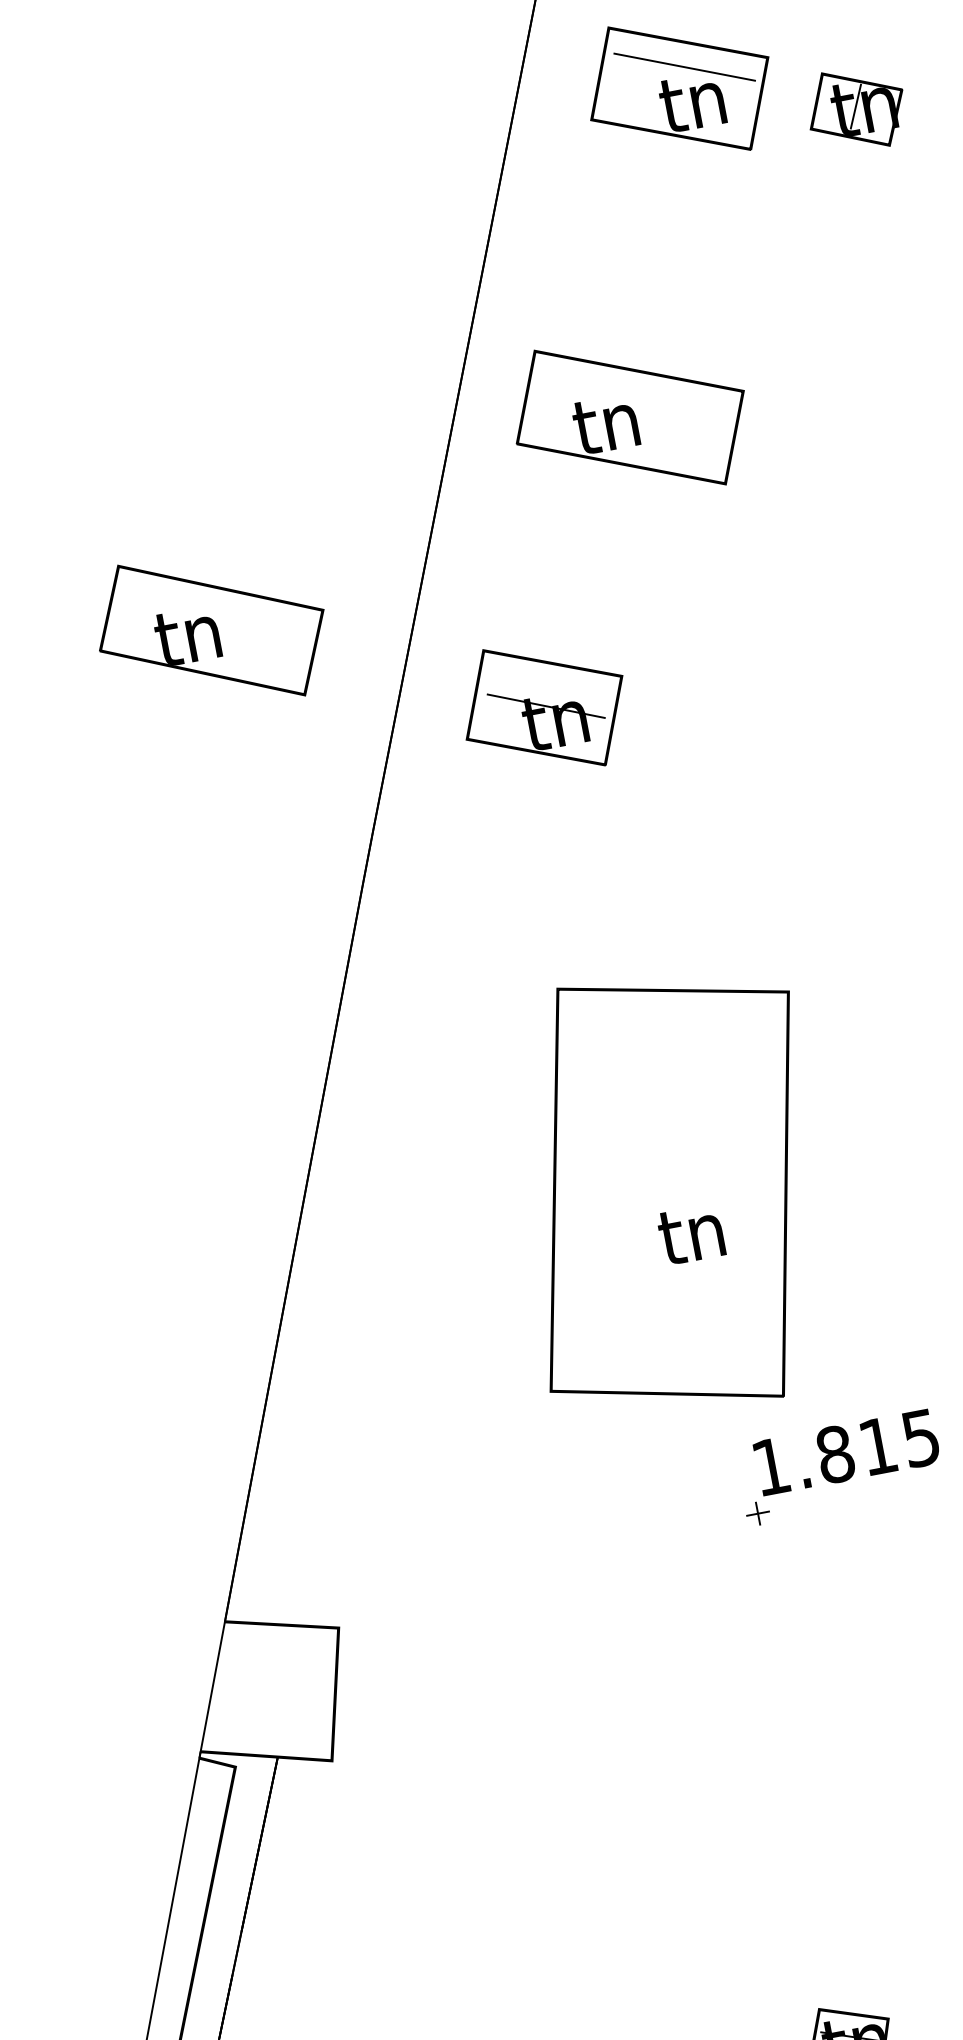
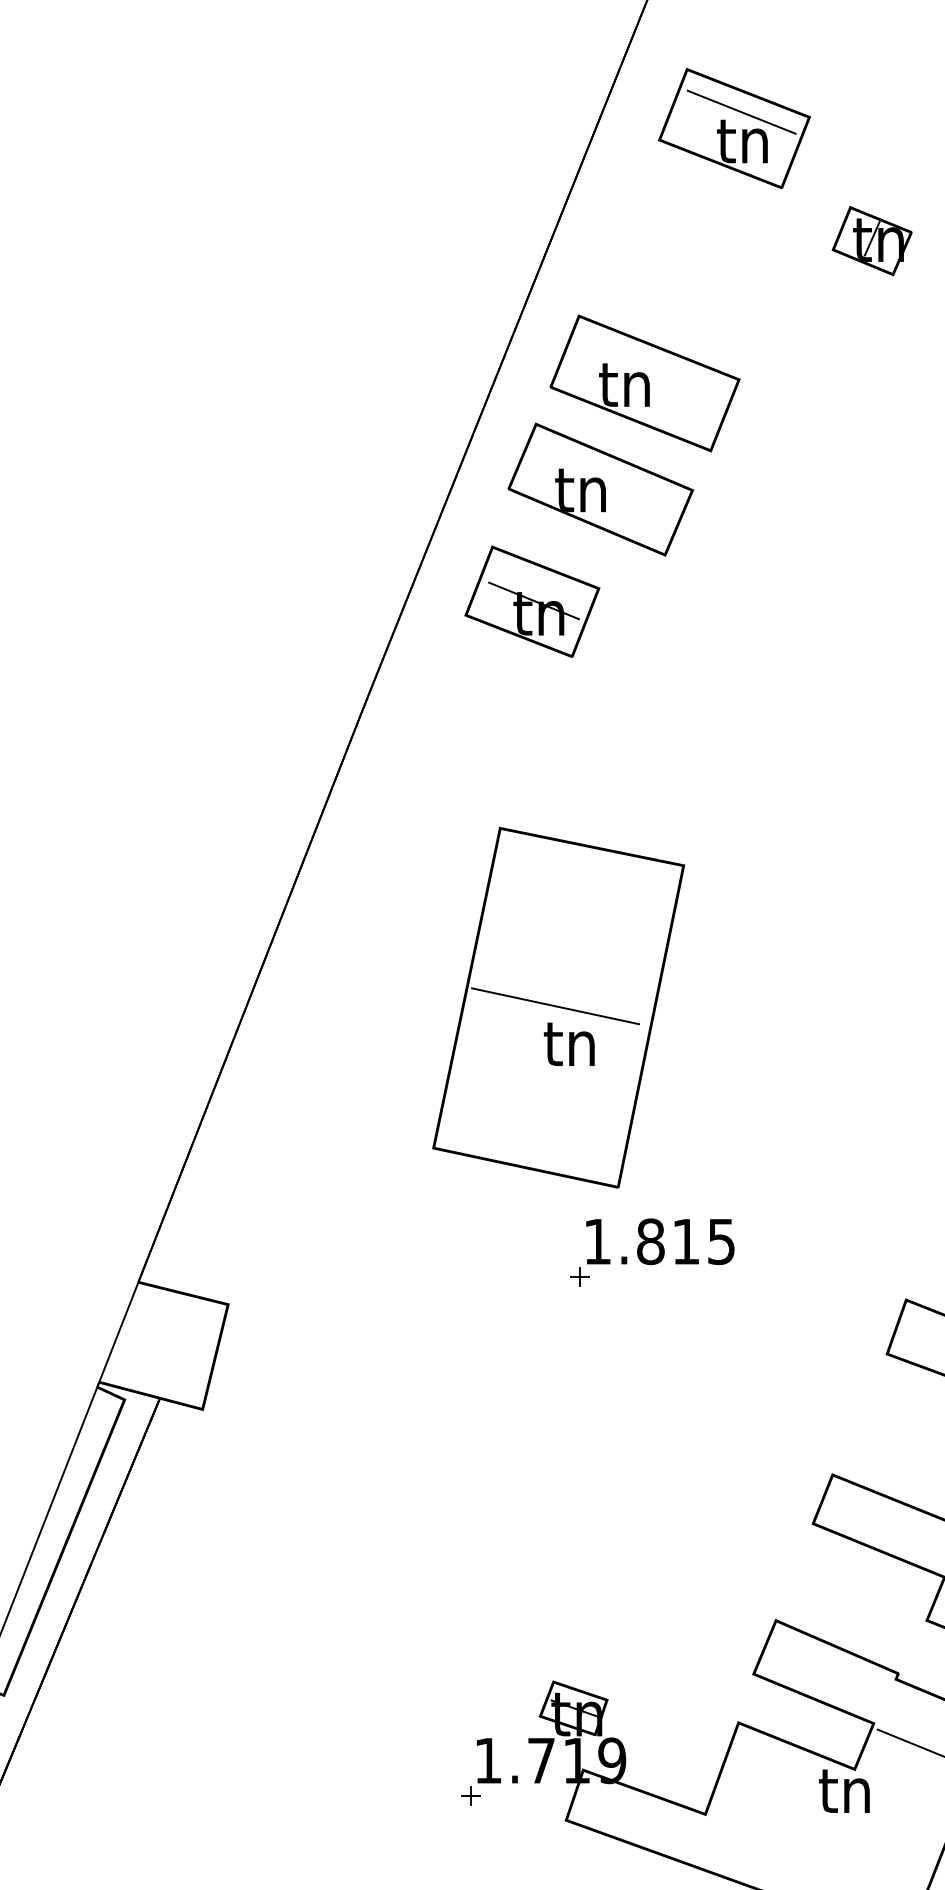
part: (855, 110) -> (871, 241), moved
part: (211, 630) -> (600, 489), moved
line: (665, 1191) -> (555, 1006), added

